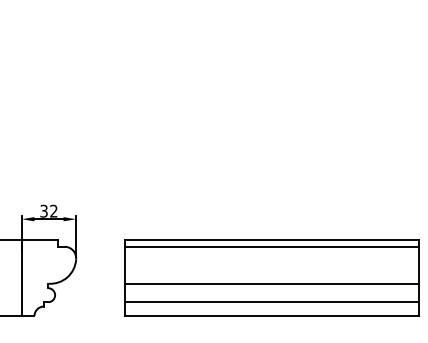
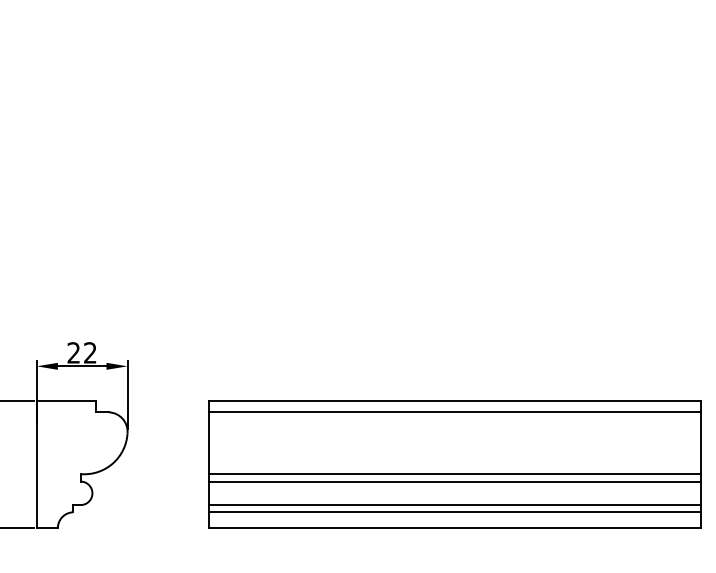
text: (43, 211) -> (72, 353), 32 -> 22
line: (272, 288) -> (455, 482), added
line: (272, 306) -> (455, 512), added

